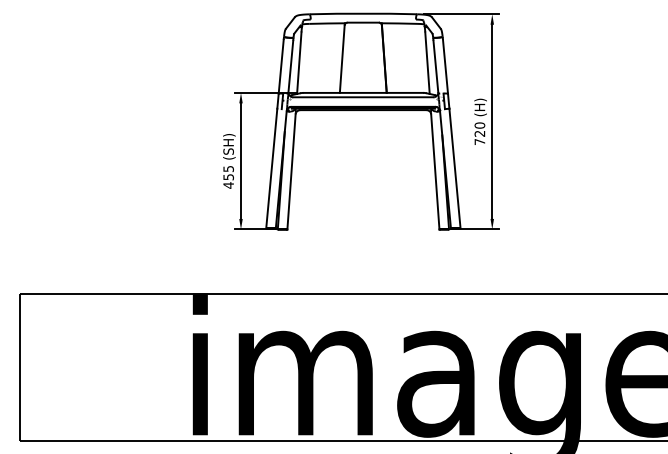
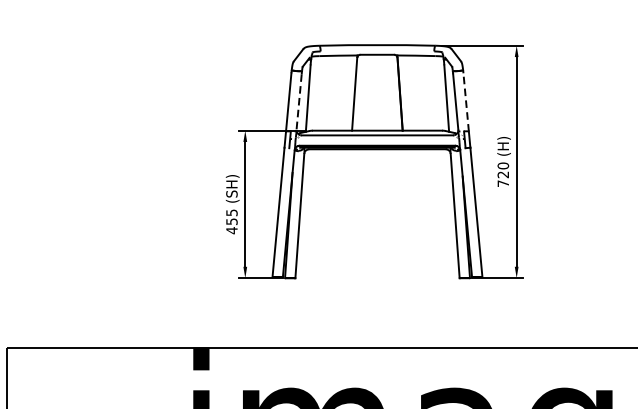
line: (290, 66) -> (298, 102), solid -> dashed
line: (445, 66) -> (466, 102), solid -> dashed

